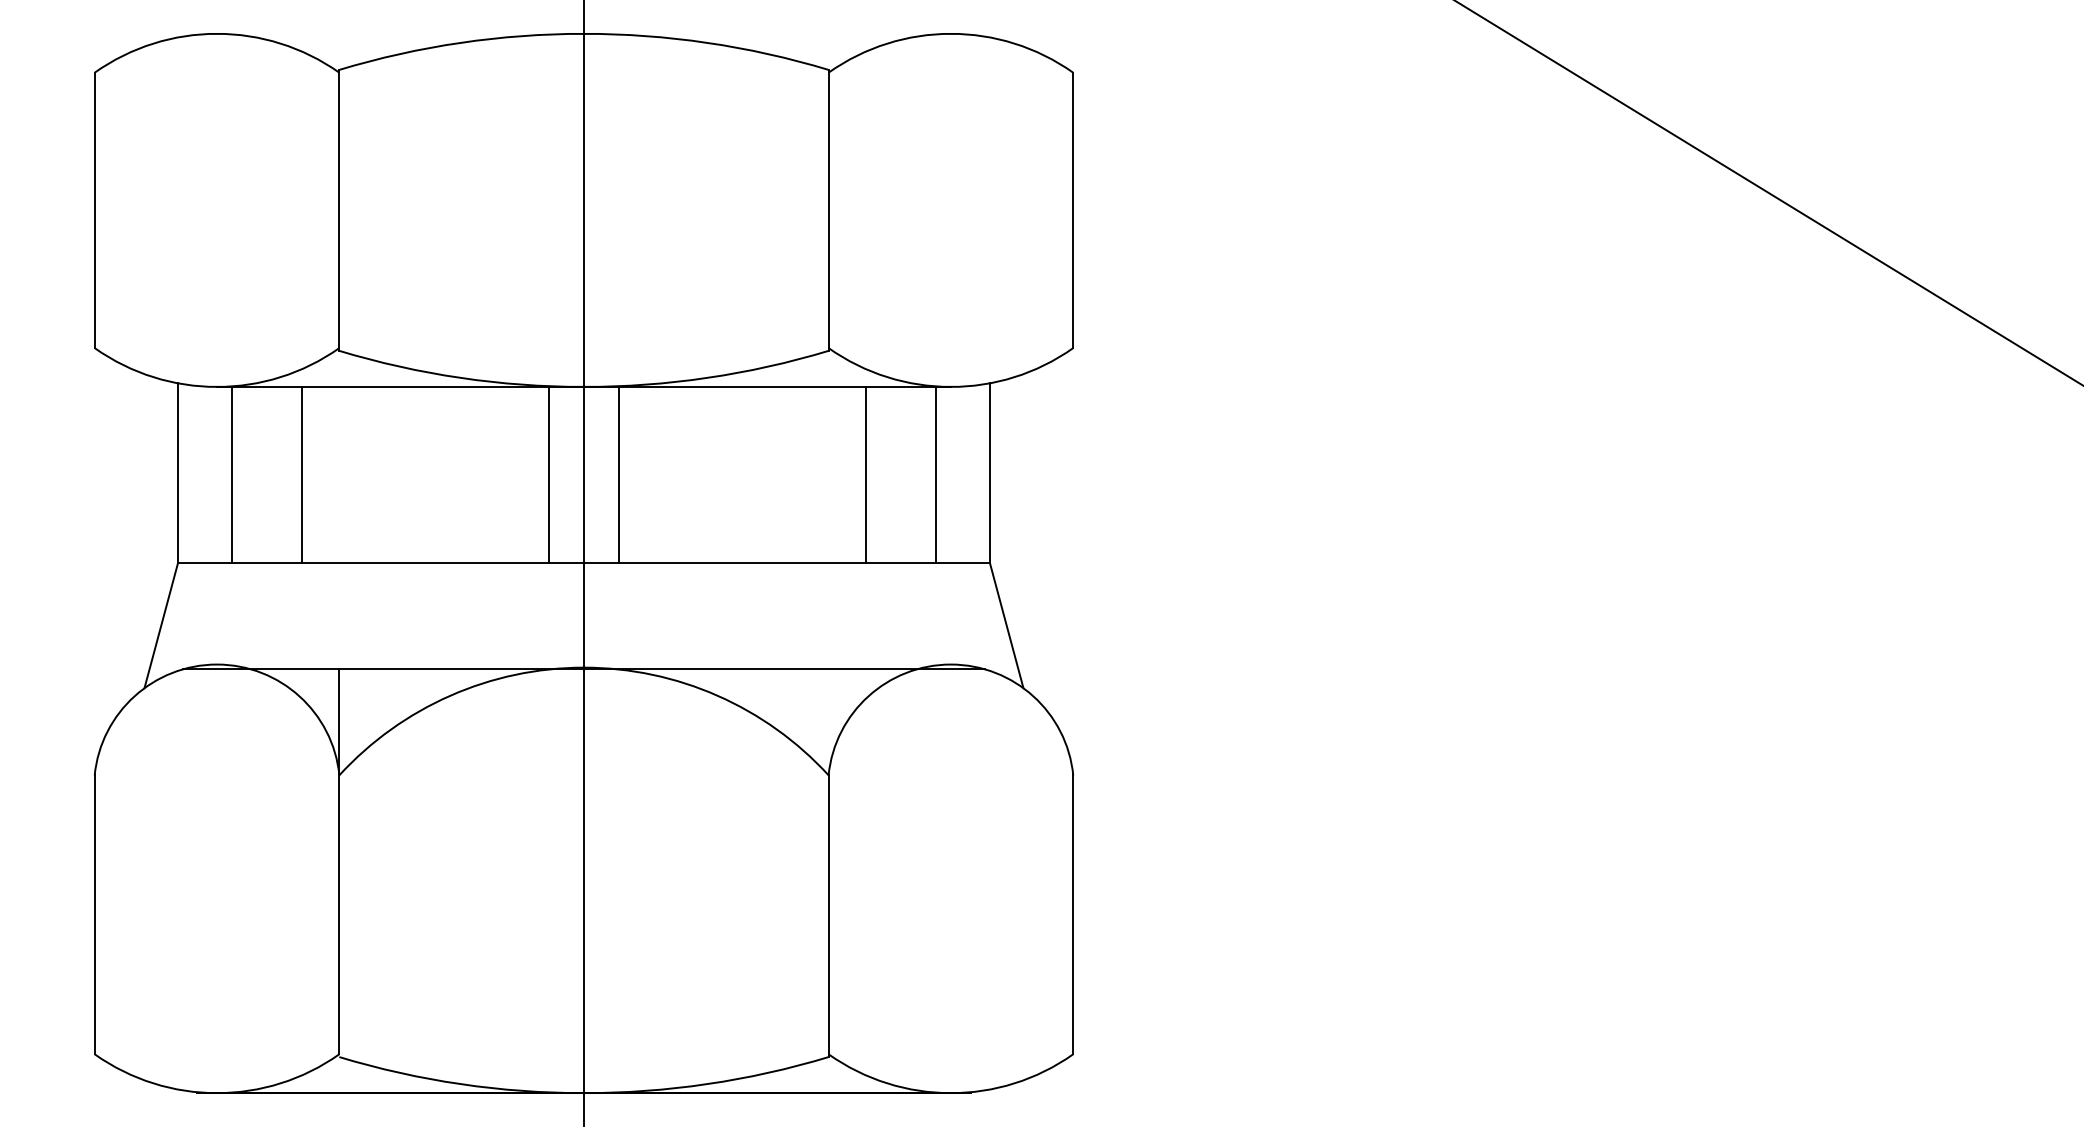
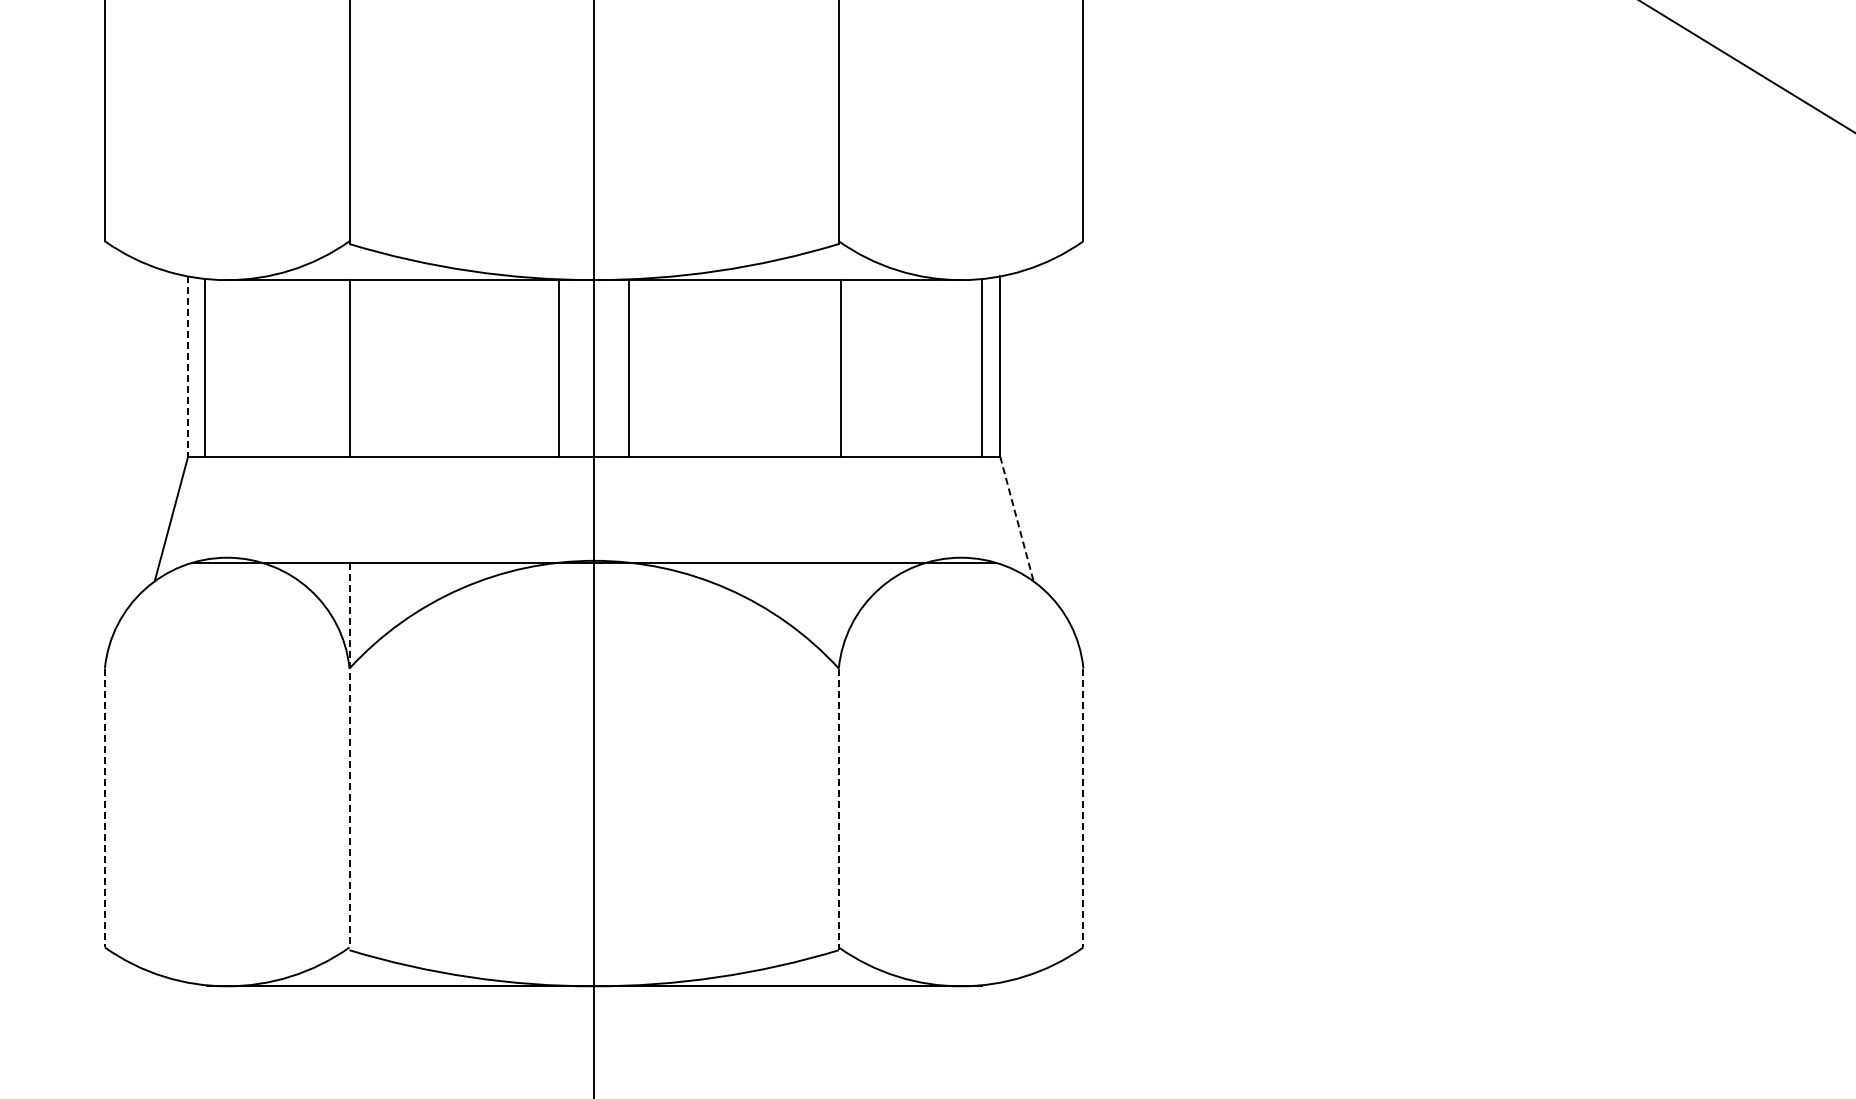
line: (177, 473) -> (187, 366), solid -> dashed
line: (231, 474) -> (204, 367), moved
line: (302, 474) -> (349, 367), moved
line: (865, 474) -> (840, 367), moved
line: (936, 474) -> (982, 367), moved
line: (1006, 625) -> (1016, 518), solid -> dashed
line: (339, 862) -> (349, 755), solid -> dashed
line: (94, 915) -> (104, 808), solid -> dashed
line: (1073, 915) -> (1083, 808), solid -> dashed
line: (828, 916) -> (838, 809), solid -> dashed

